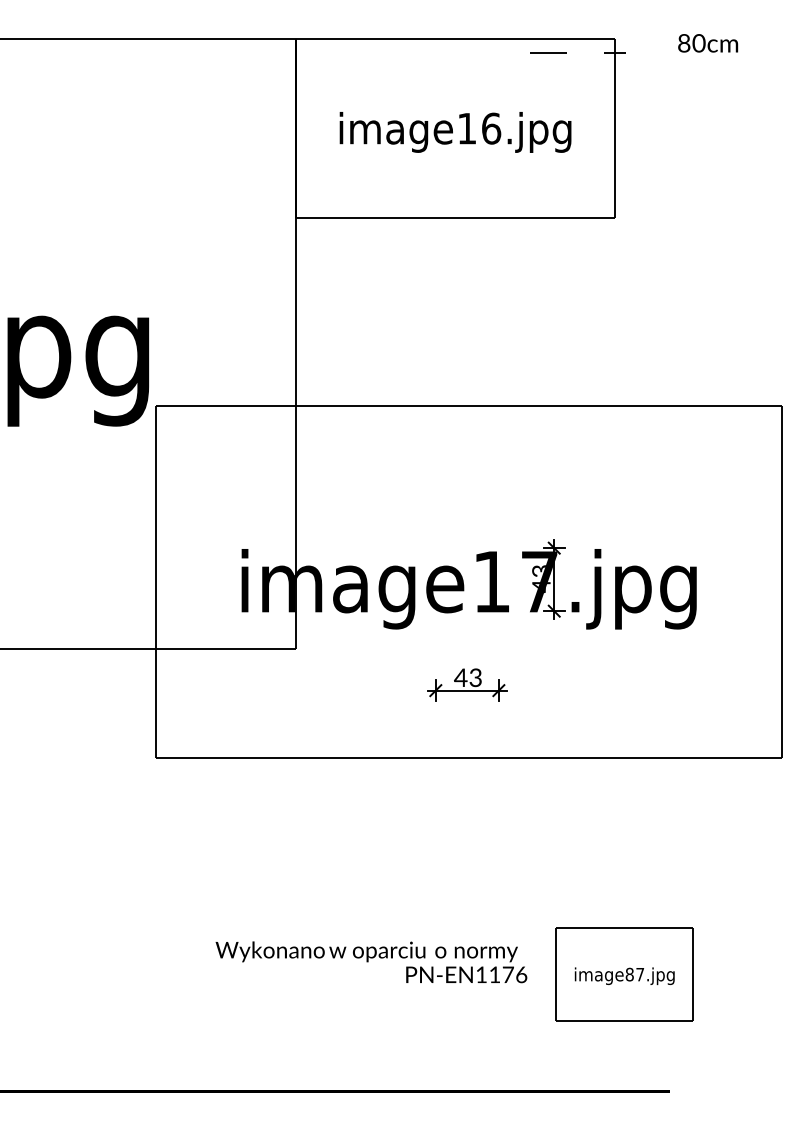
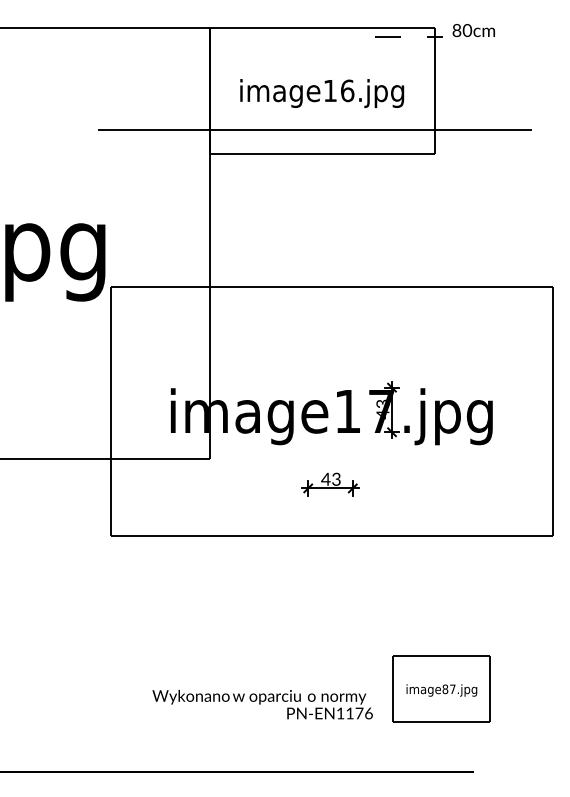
text: (707, 43) -> (473, 30), moved
line: (446, 184) -> (315, 130), added
text: (371, 962) -> (262, 704), moved

